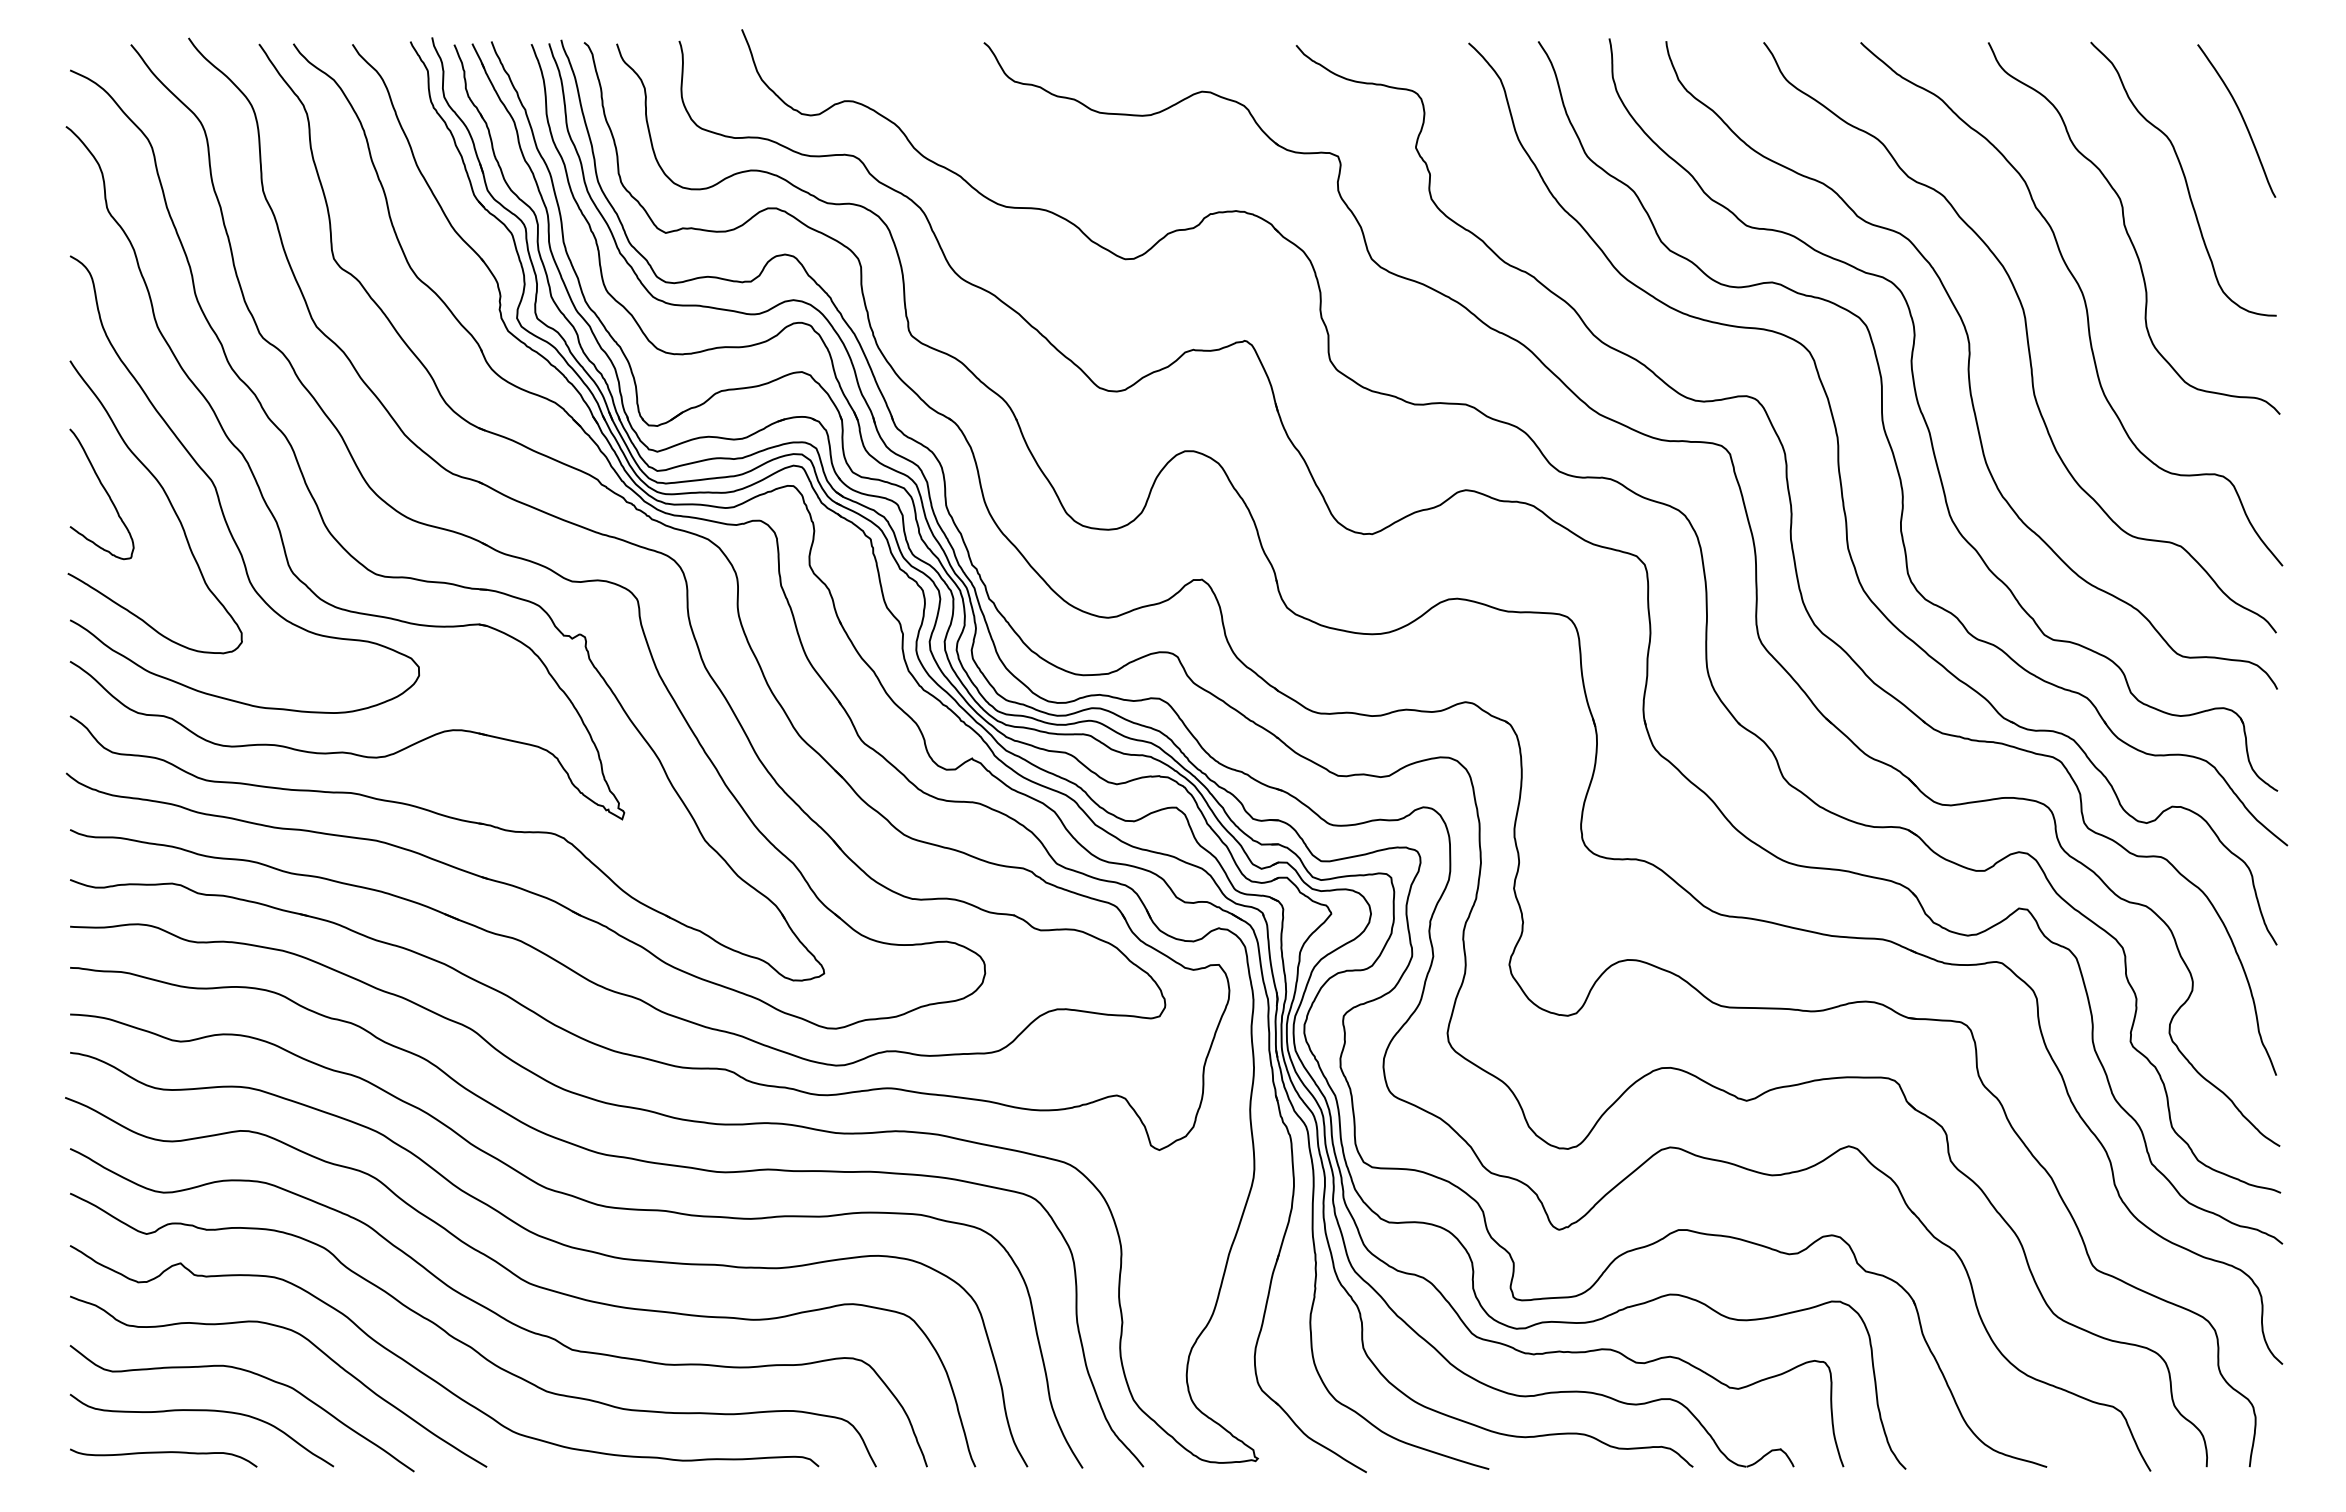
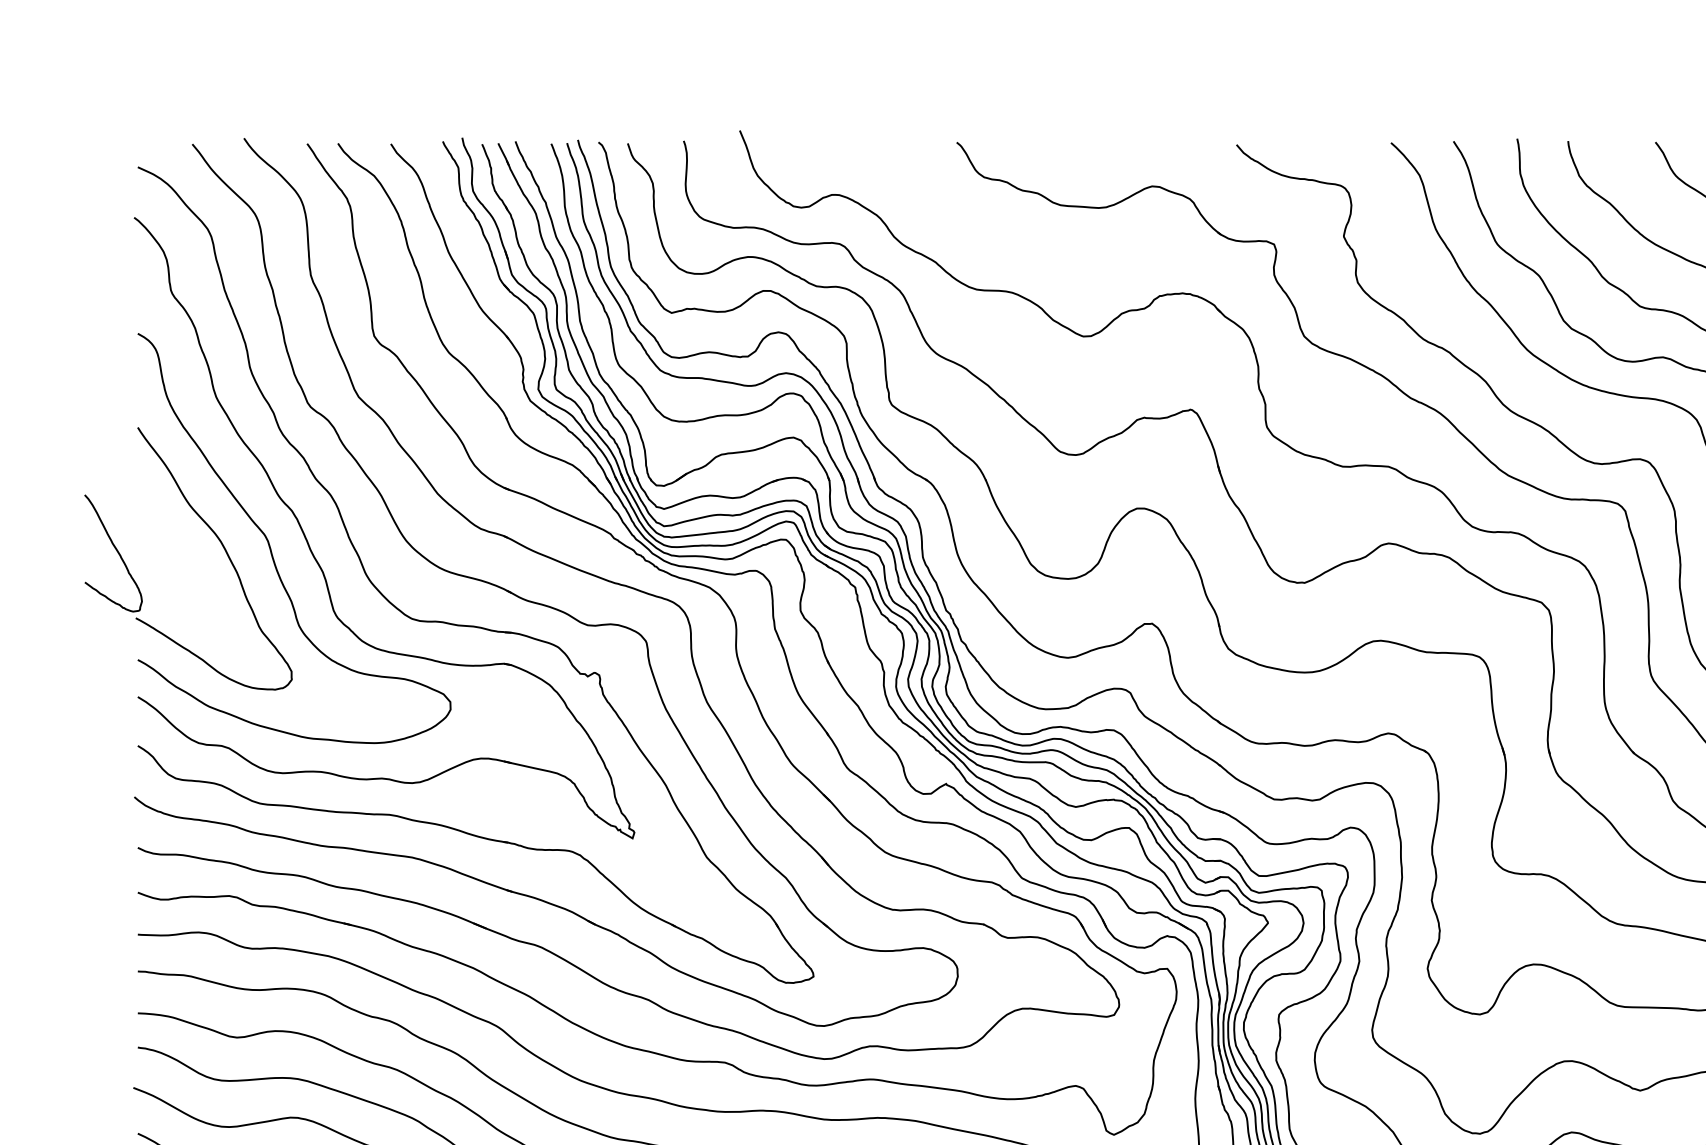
curve: (105, 492) -> (116, 551), moved

